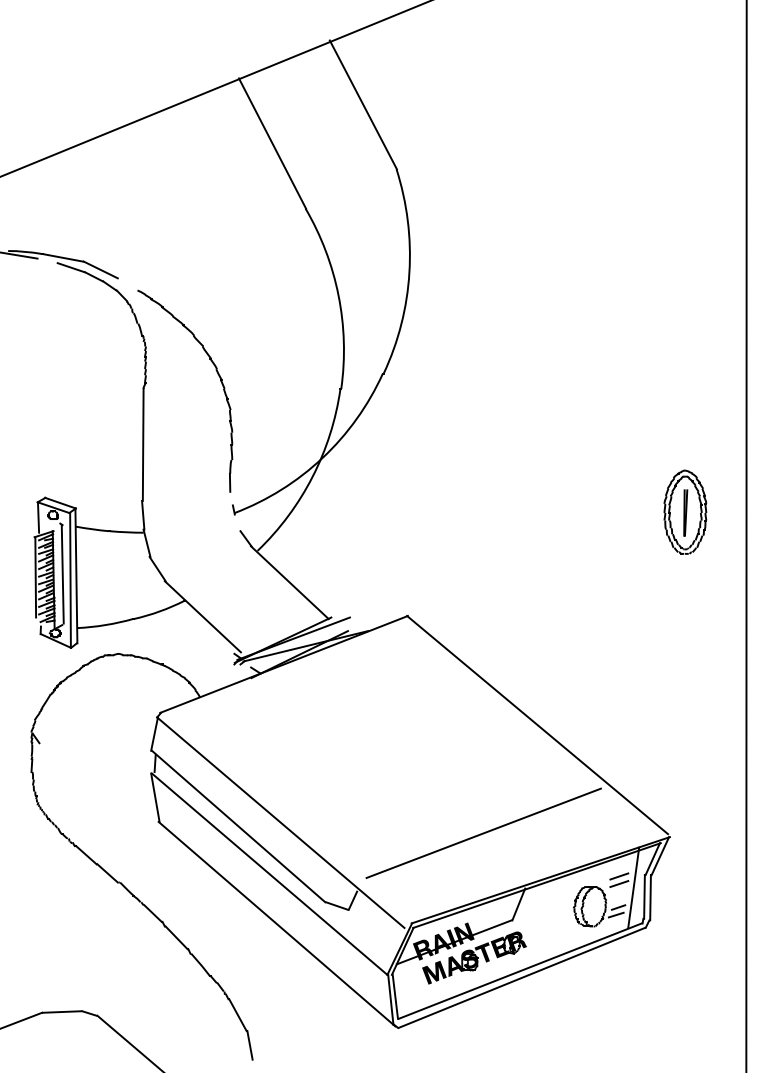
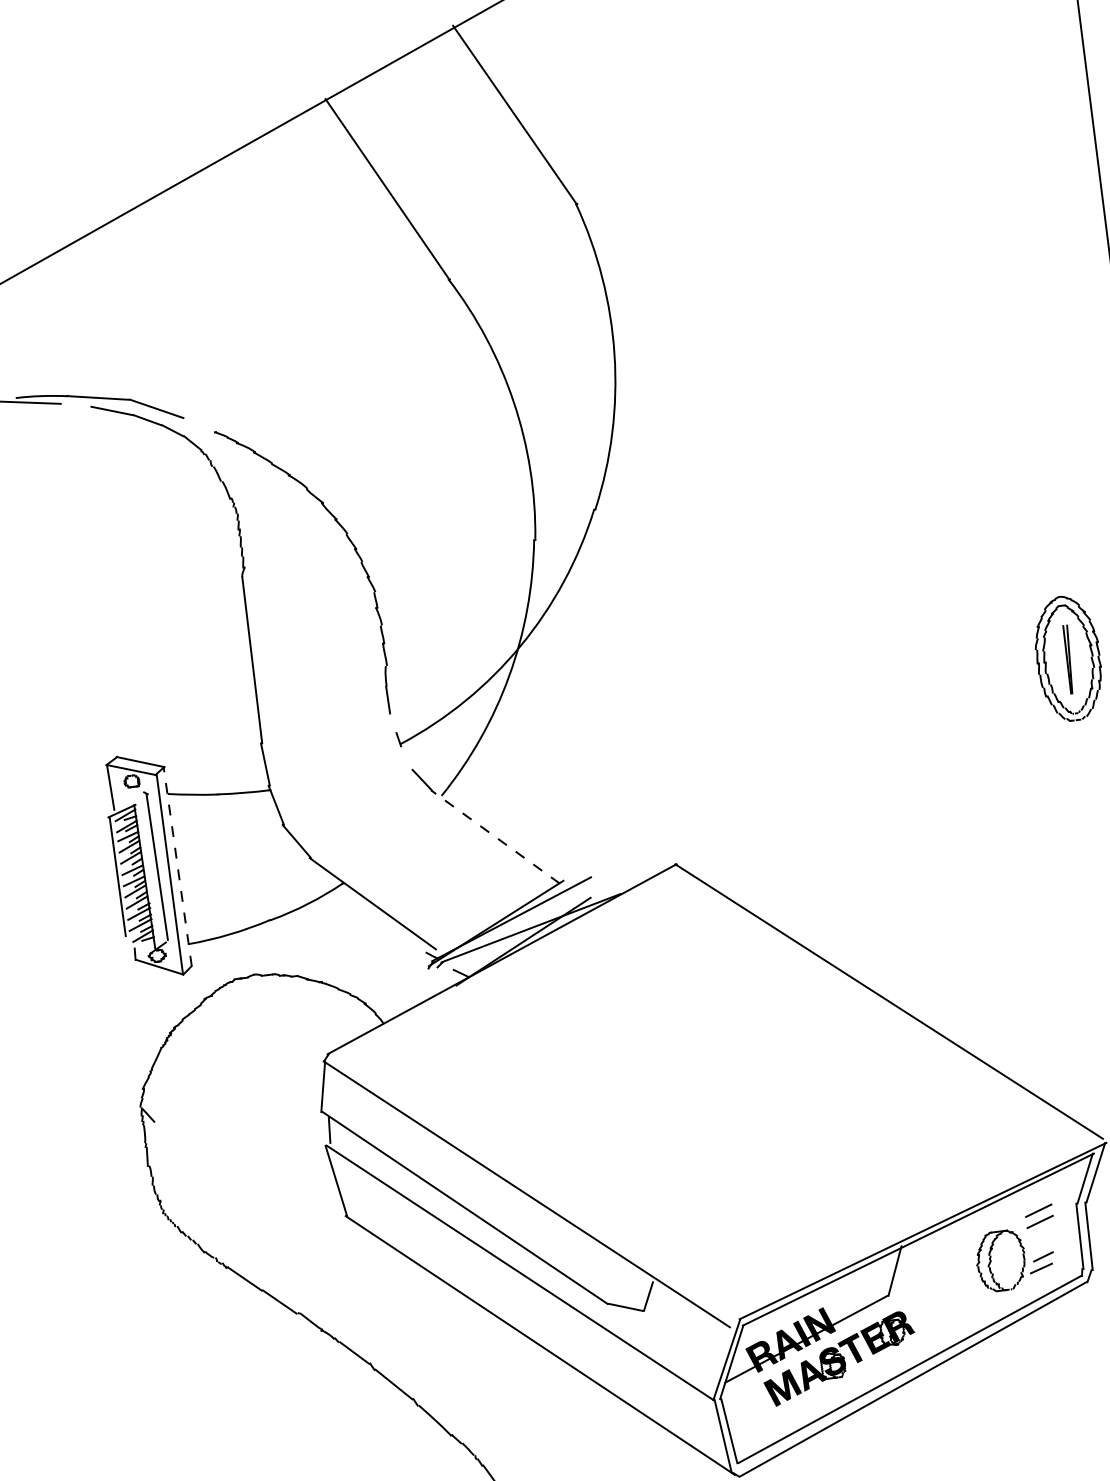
line: (76, 575) -> (177, 866), solid -> dashed
line: (289, 582) -> (494, 836), solid -> dashed
line: (483, 832) -> (829, 1170), removed
line: (633, 887) -> (1061, 1224), removed

